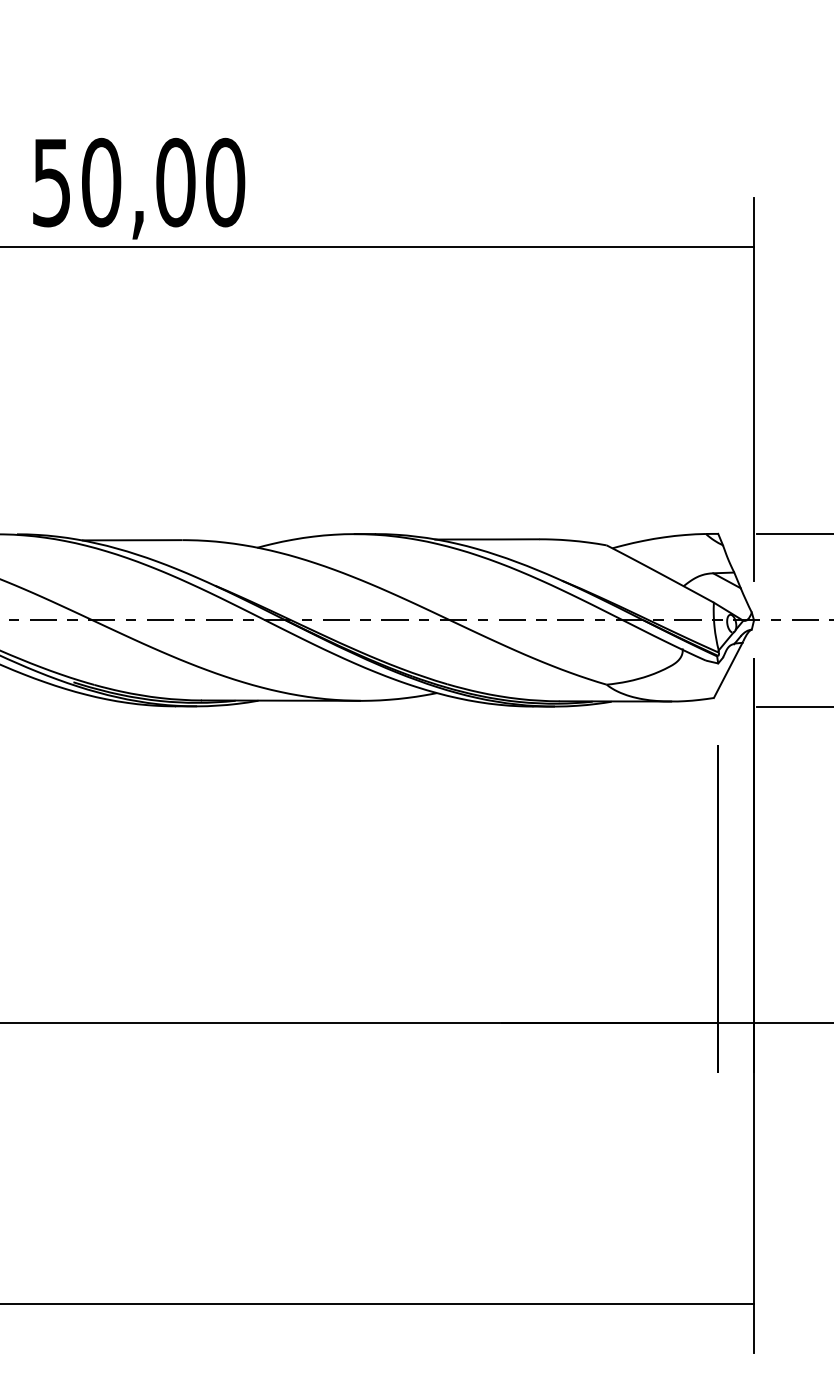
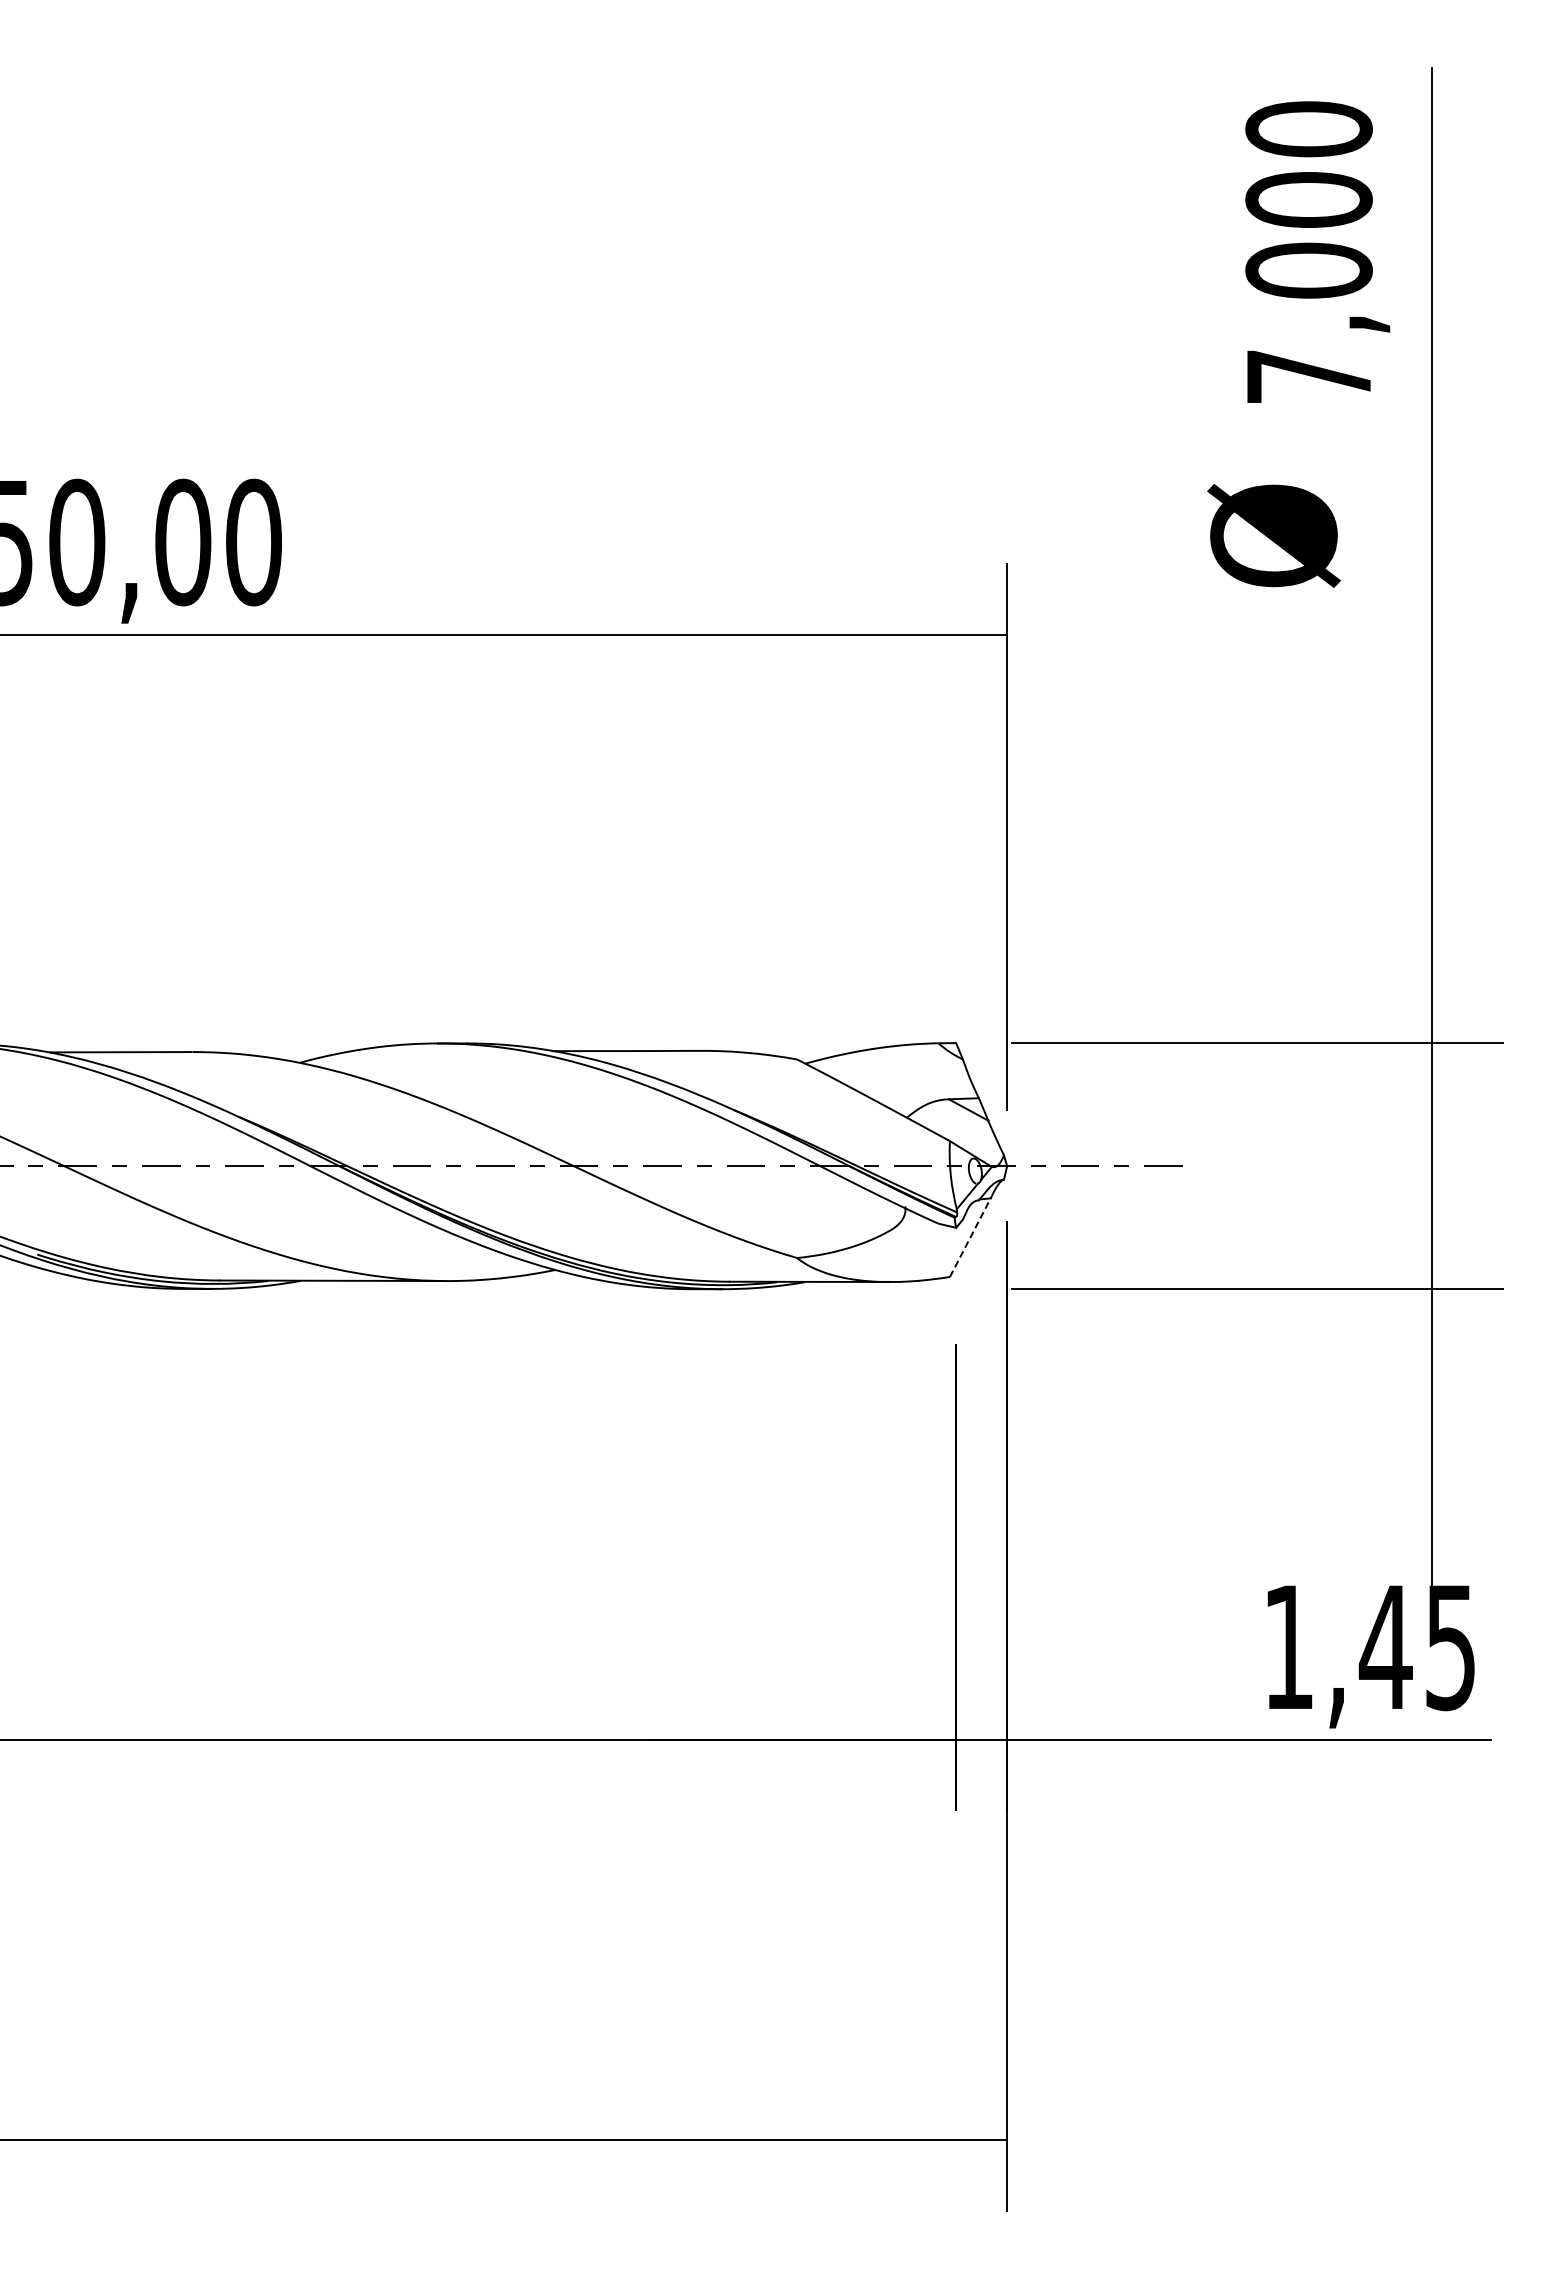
line: (728, 670) -> (970, 1237), solid -> dashed

